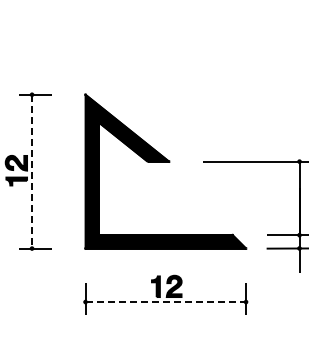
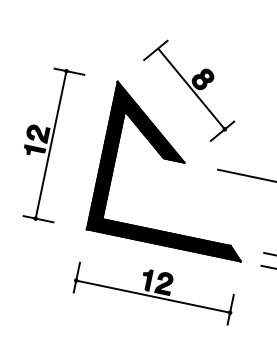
part: (158, 88) -> (188, 90), added
line: (32, 171) -> (51, 144), dashed -> solid
line: (166, 302) -> (153, 297), dashed -> solid

